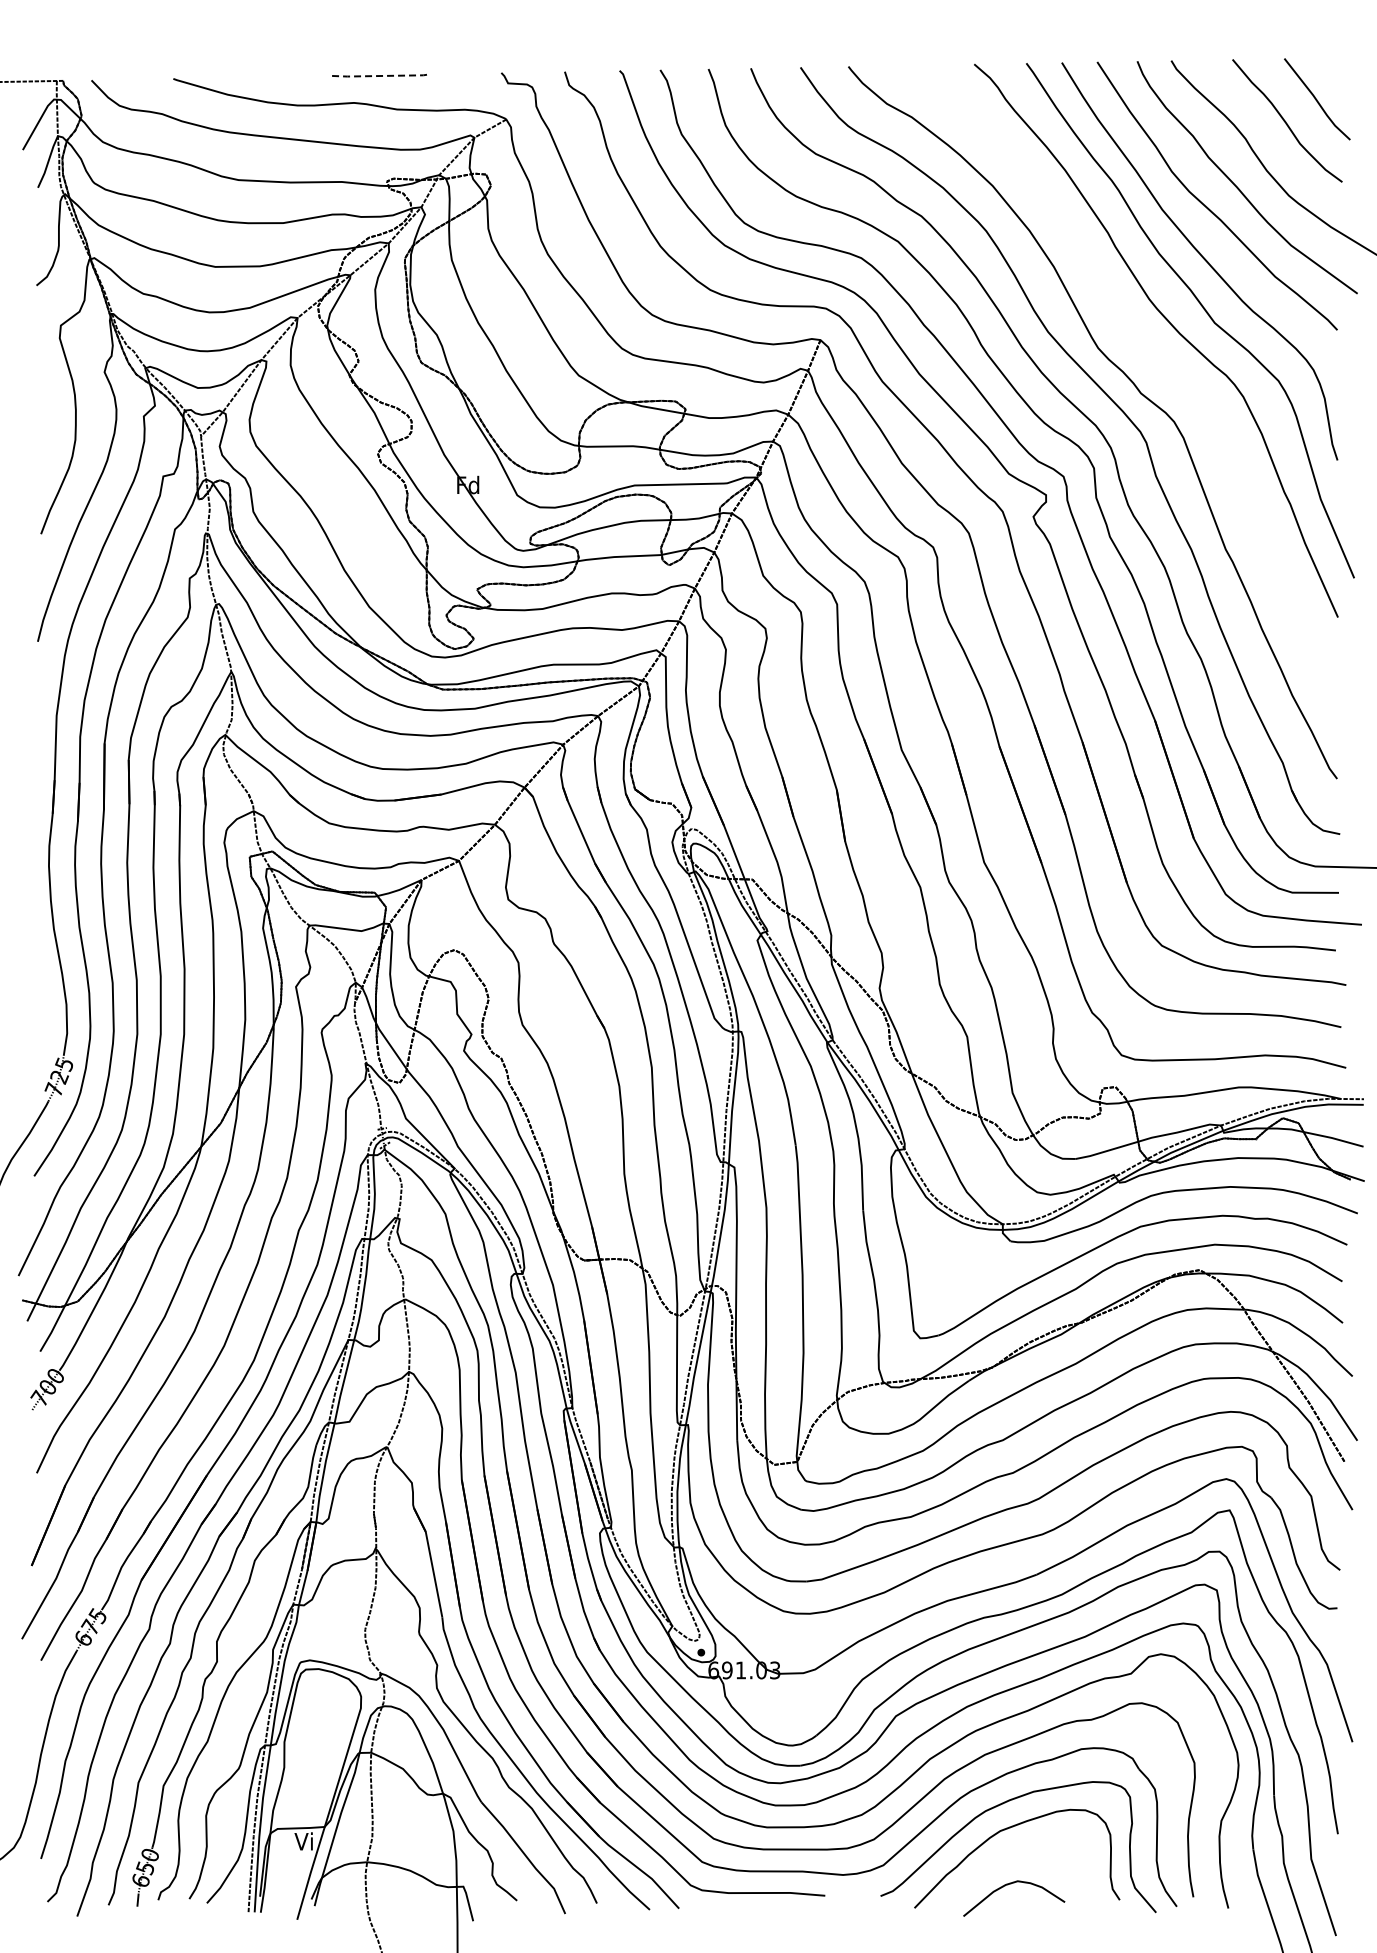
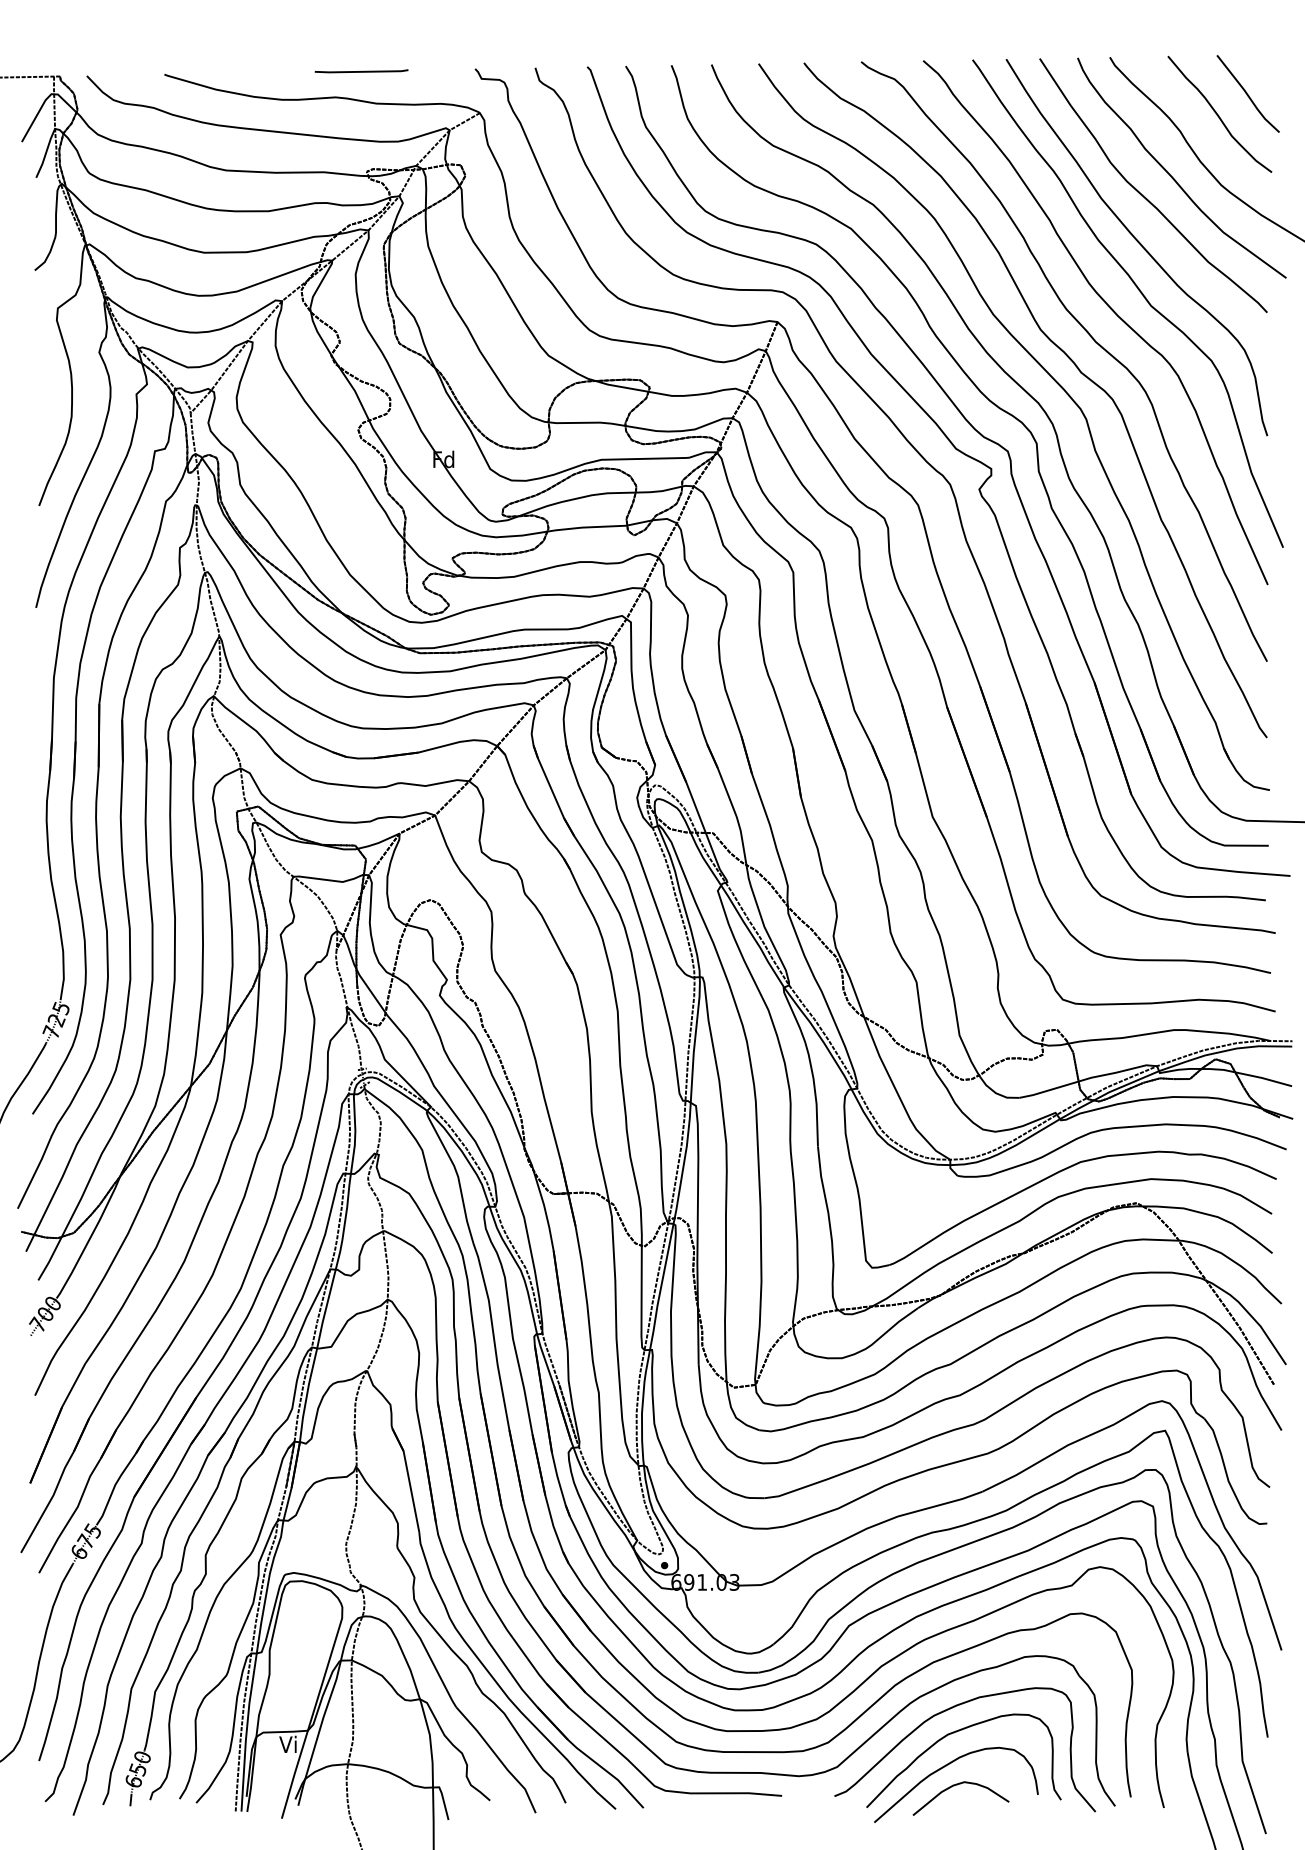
line: (381, 75) -> (361, 71), dashed -> solid
curve: (1153, 359) -> (1093, 340), added
curve: (999, 1864) -> (947, 1766), added

